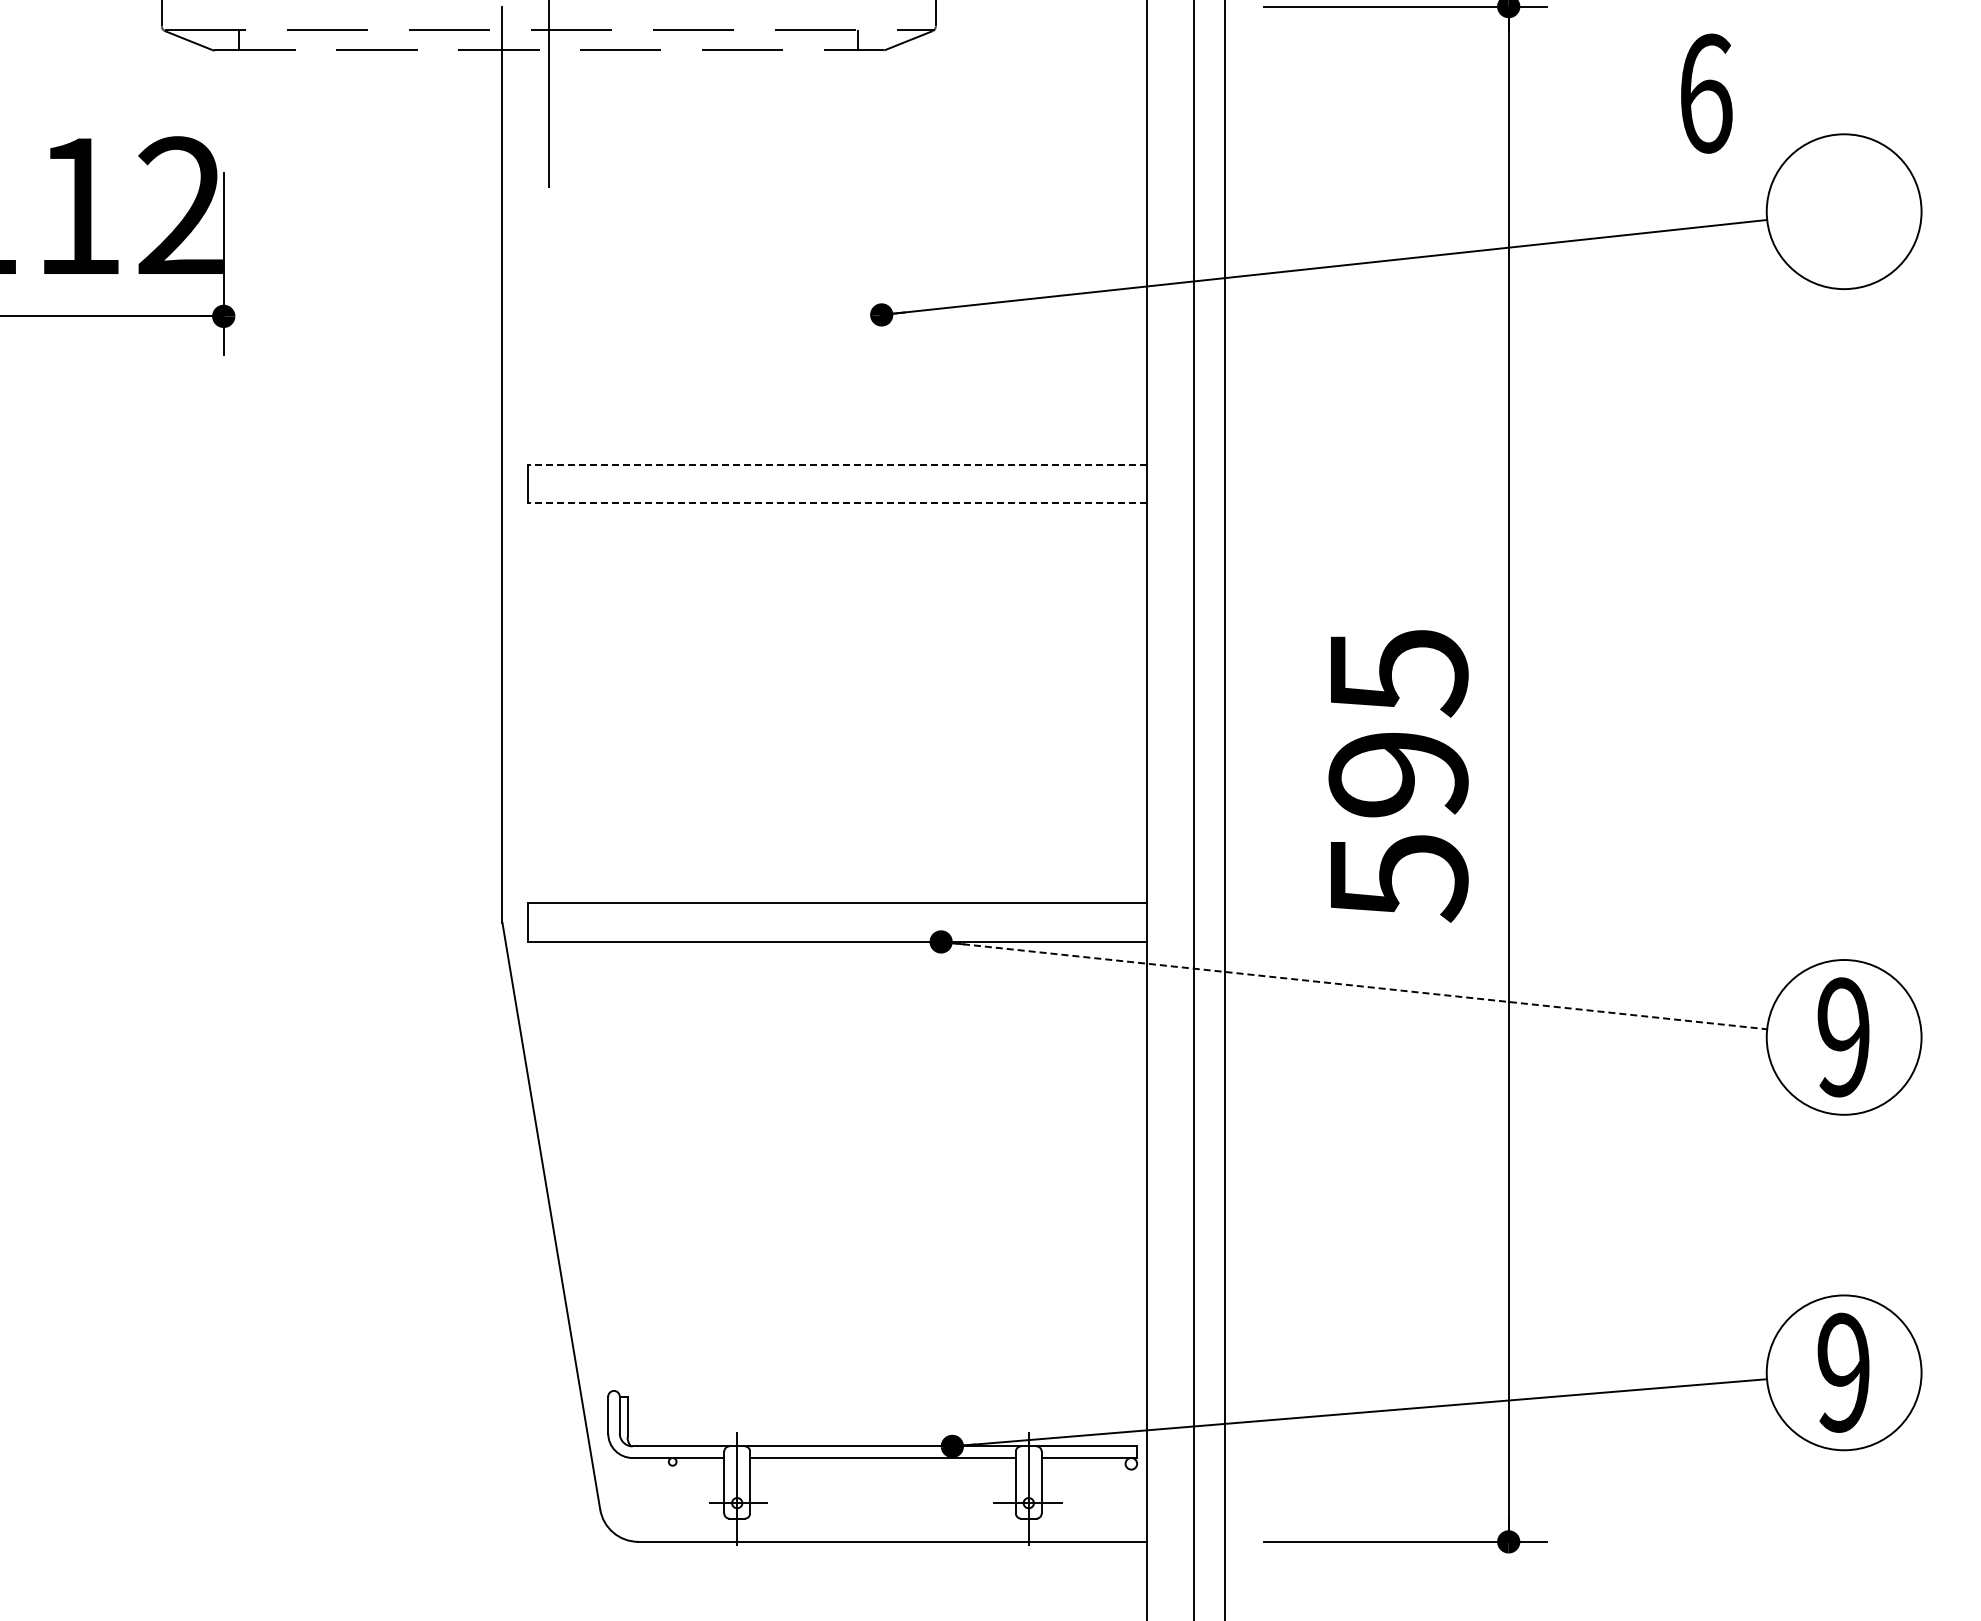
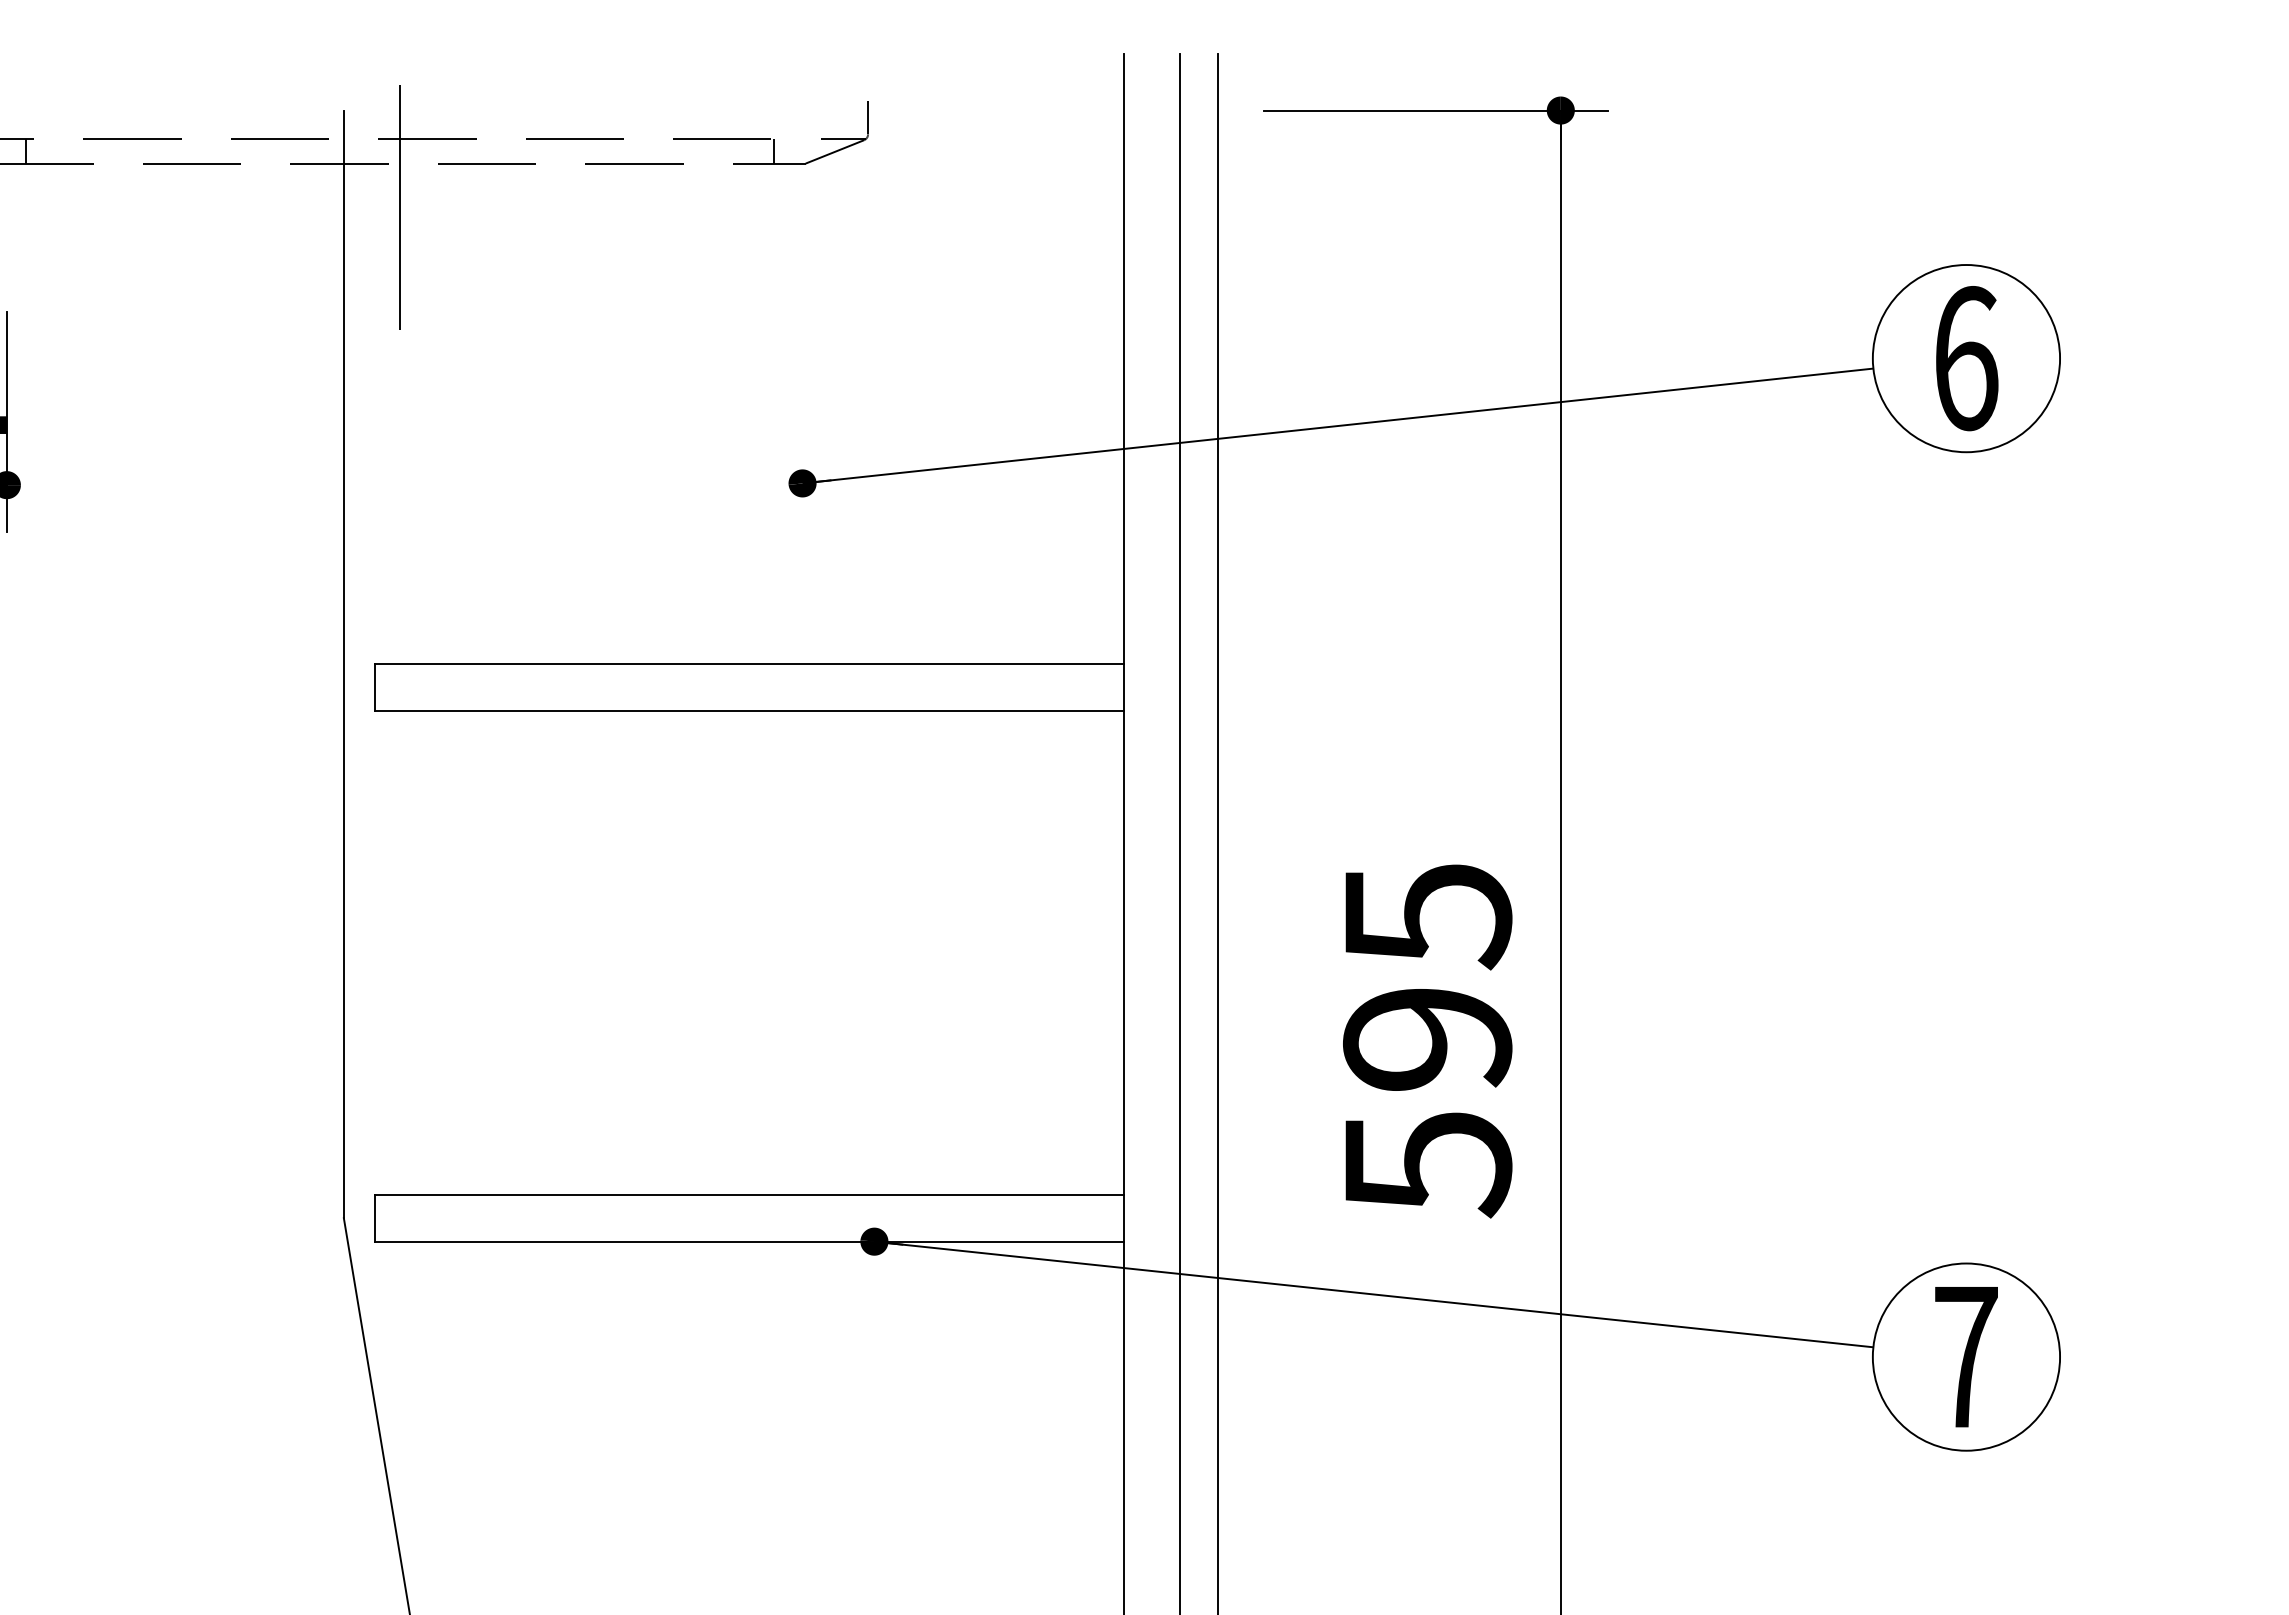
text: (1706, 93) -> (1966, 358), moved
line: (837, 464) -> (749, 664), dashed -> solid
line: (837, 503) -> (749, 711), dashed -> solid
line: (1354, 985) -> (1374, 1294), dashed -> solid
text: (1843, 1037) -> (1965, 1357), 9 -> 7

